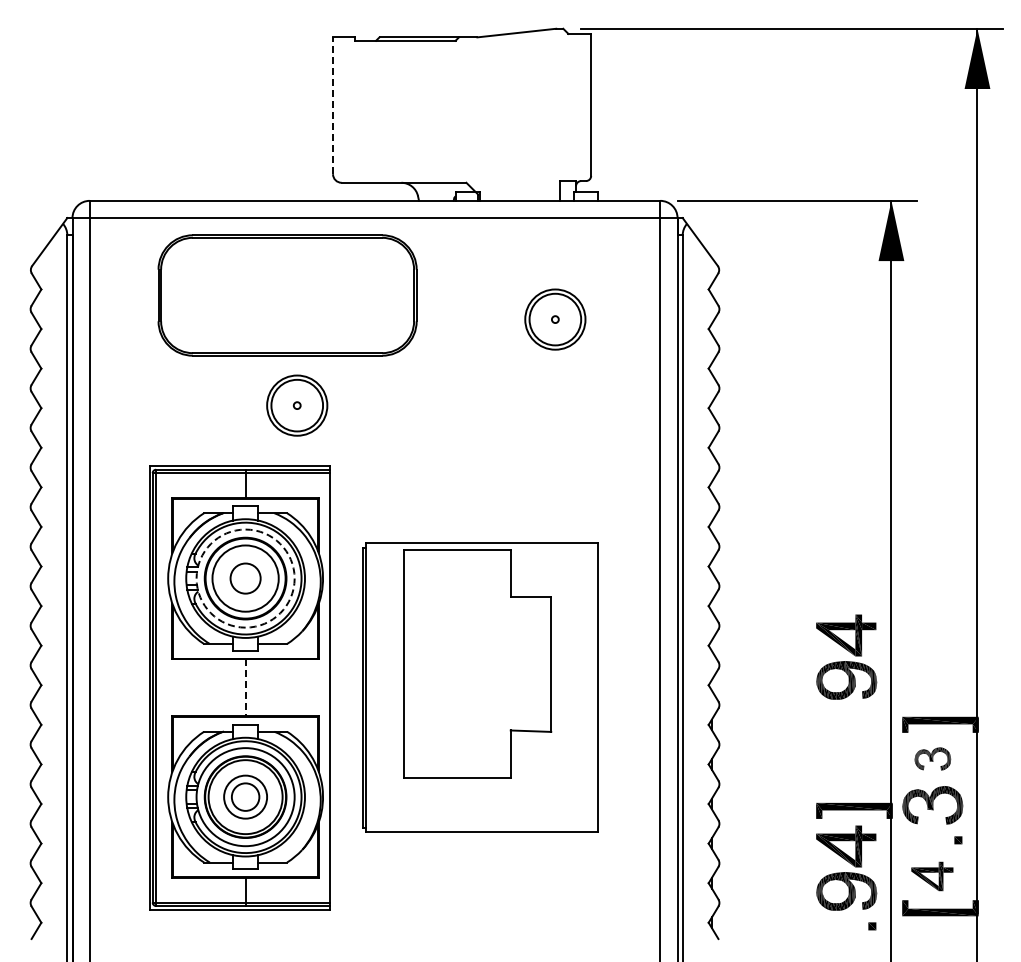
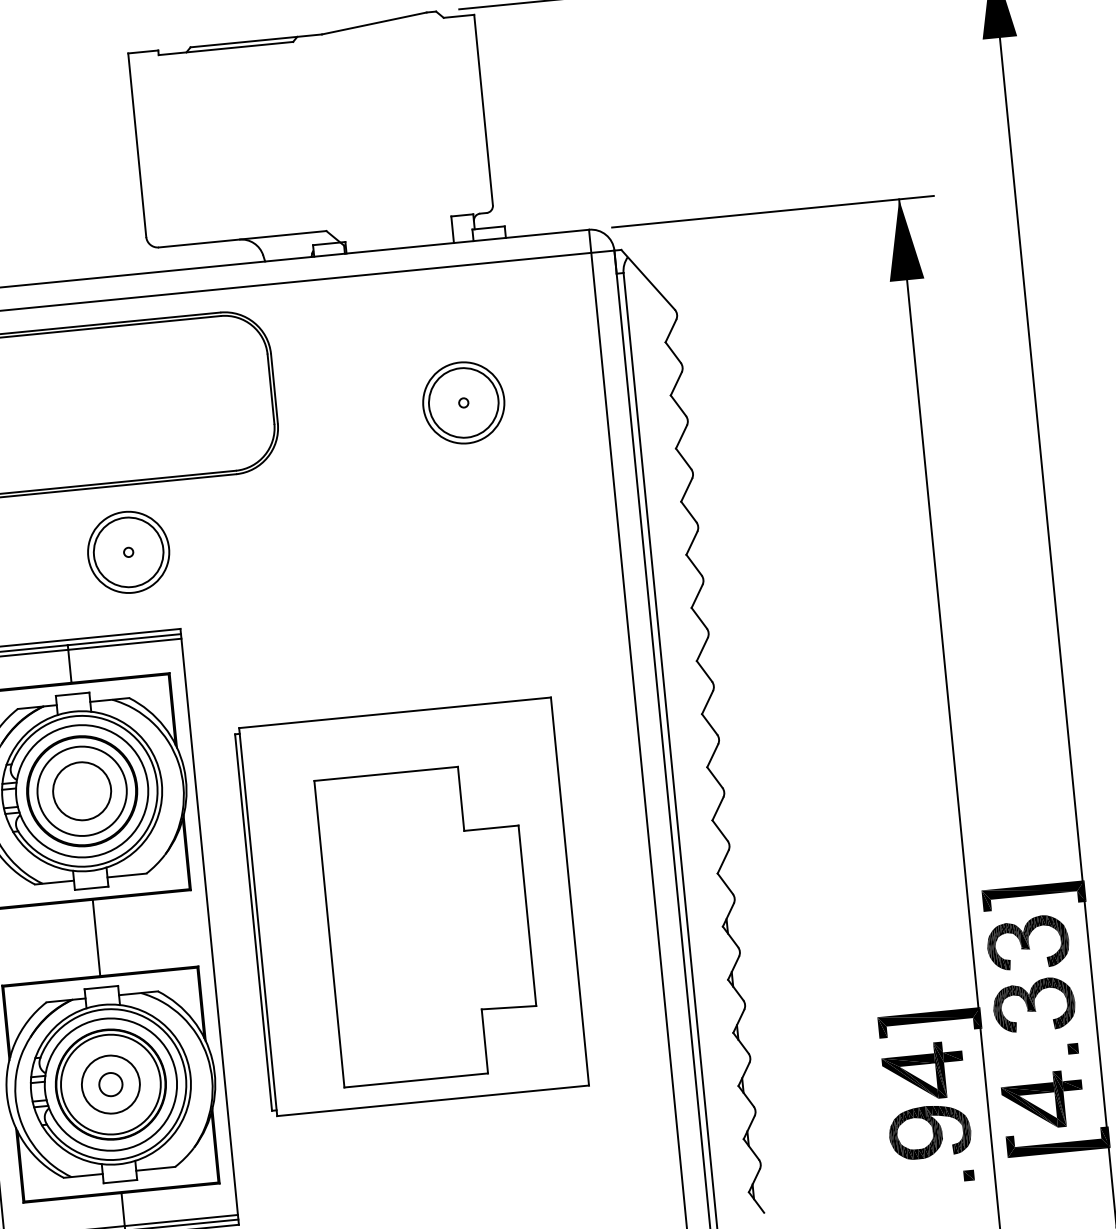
line: (333, 105) -> (137, 144), dashed -> solid
circle: (245, 578) -> (81, 791), dashed -> solid
circle: (245, 578) -> (81, 791), size x1.43
part: (846, 656) -> (898, 816), removed
part: (477, 663) -> (428, 923), moved
line: (245, 688) -> (96, 938), dashed -> solid
part: (932, 758) -> (1027, 942), size x1.67
circle: (245, 796) -> (110, 1083), size x0.62
part: (932, 876) -> (1043, 1100), size x1.43

